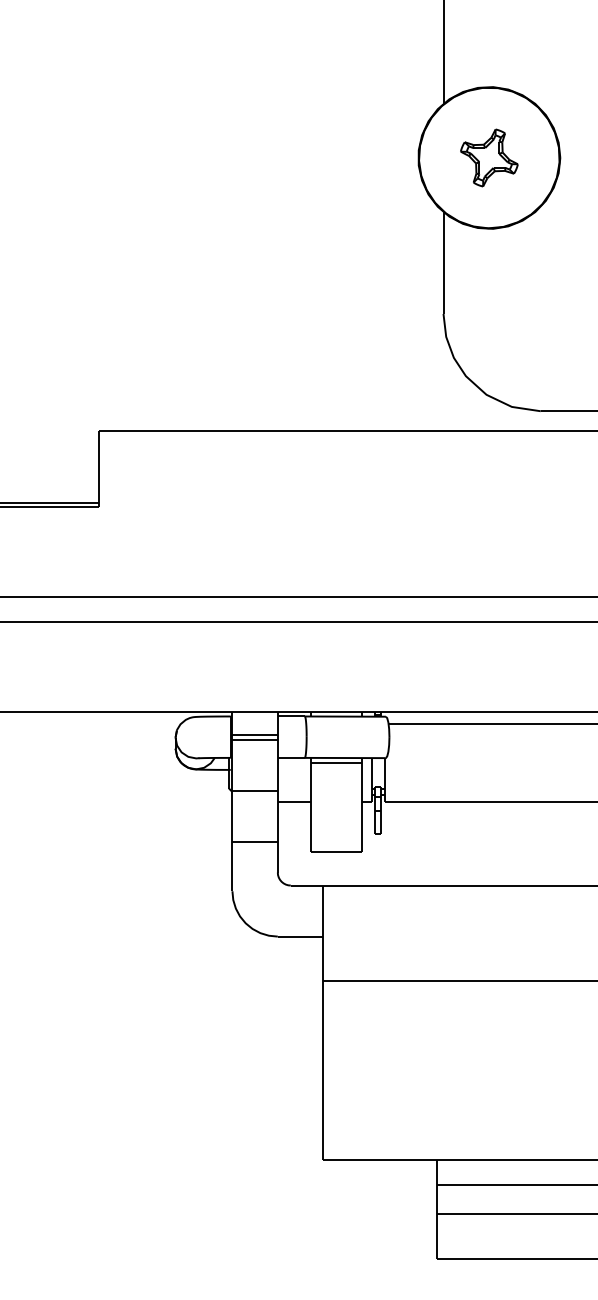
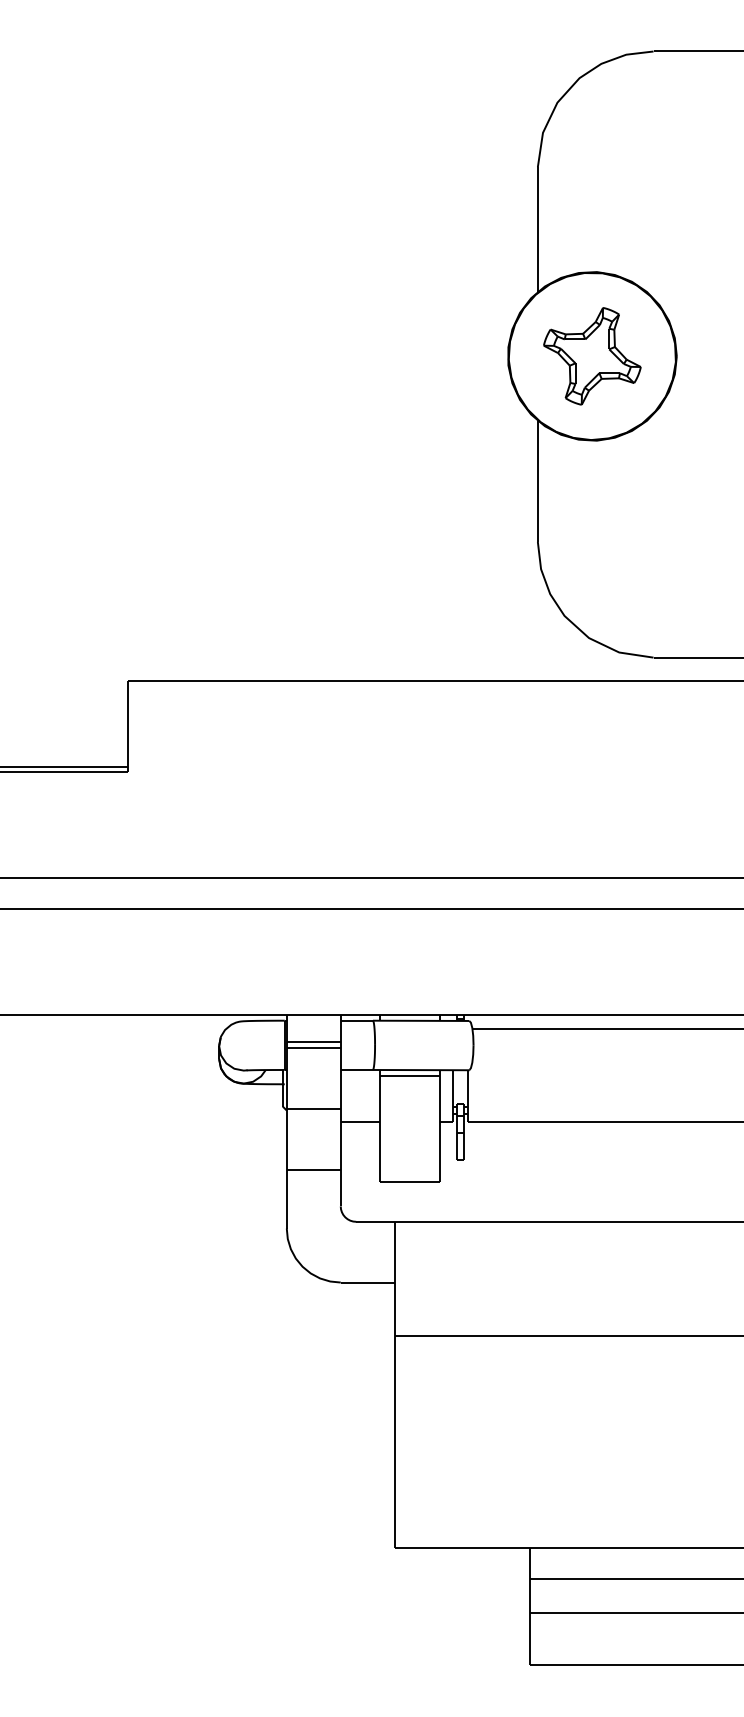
part: (489, 158) -> (592, 356), size x1.43

